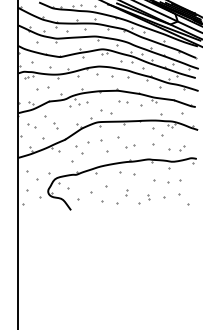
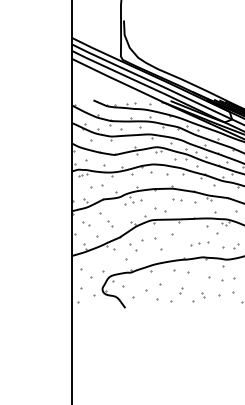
part: (130, 146) -> (195, 244), moved

